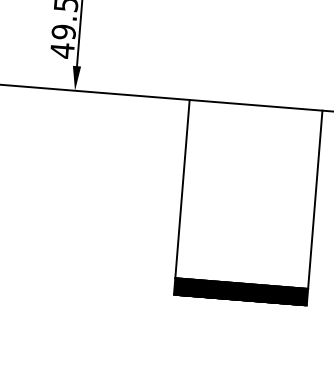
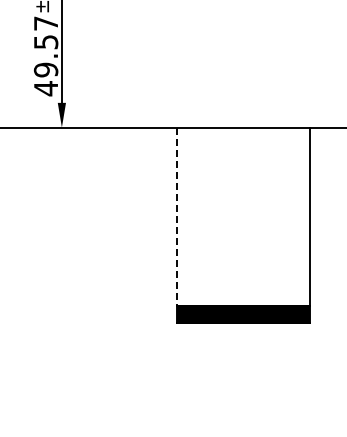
line: (182, 189) -> (176, 217), solid -> dashed

